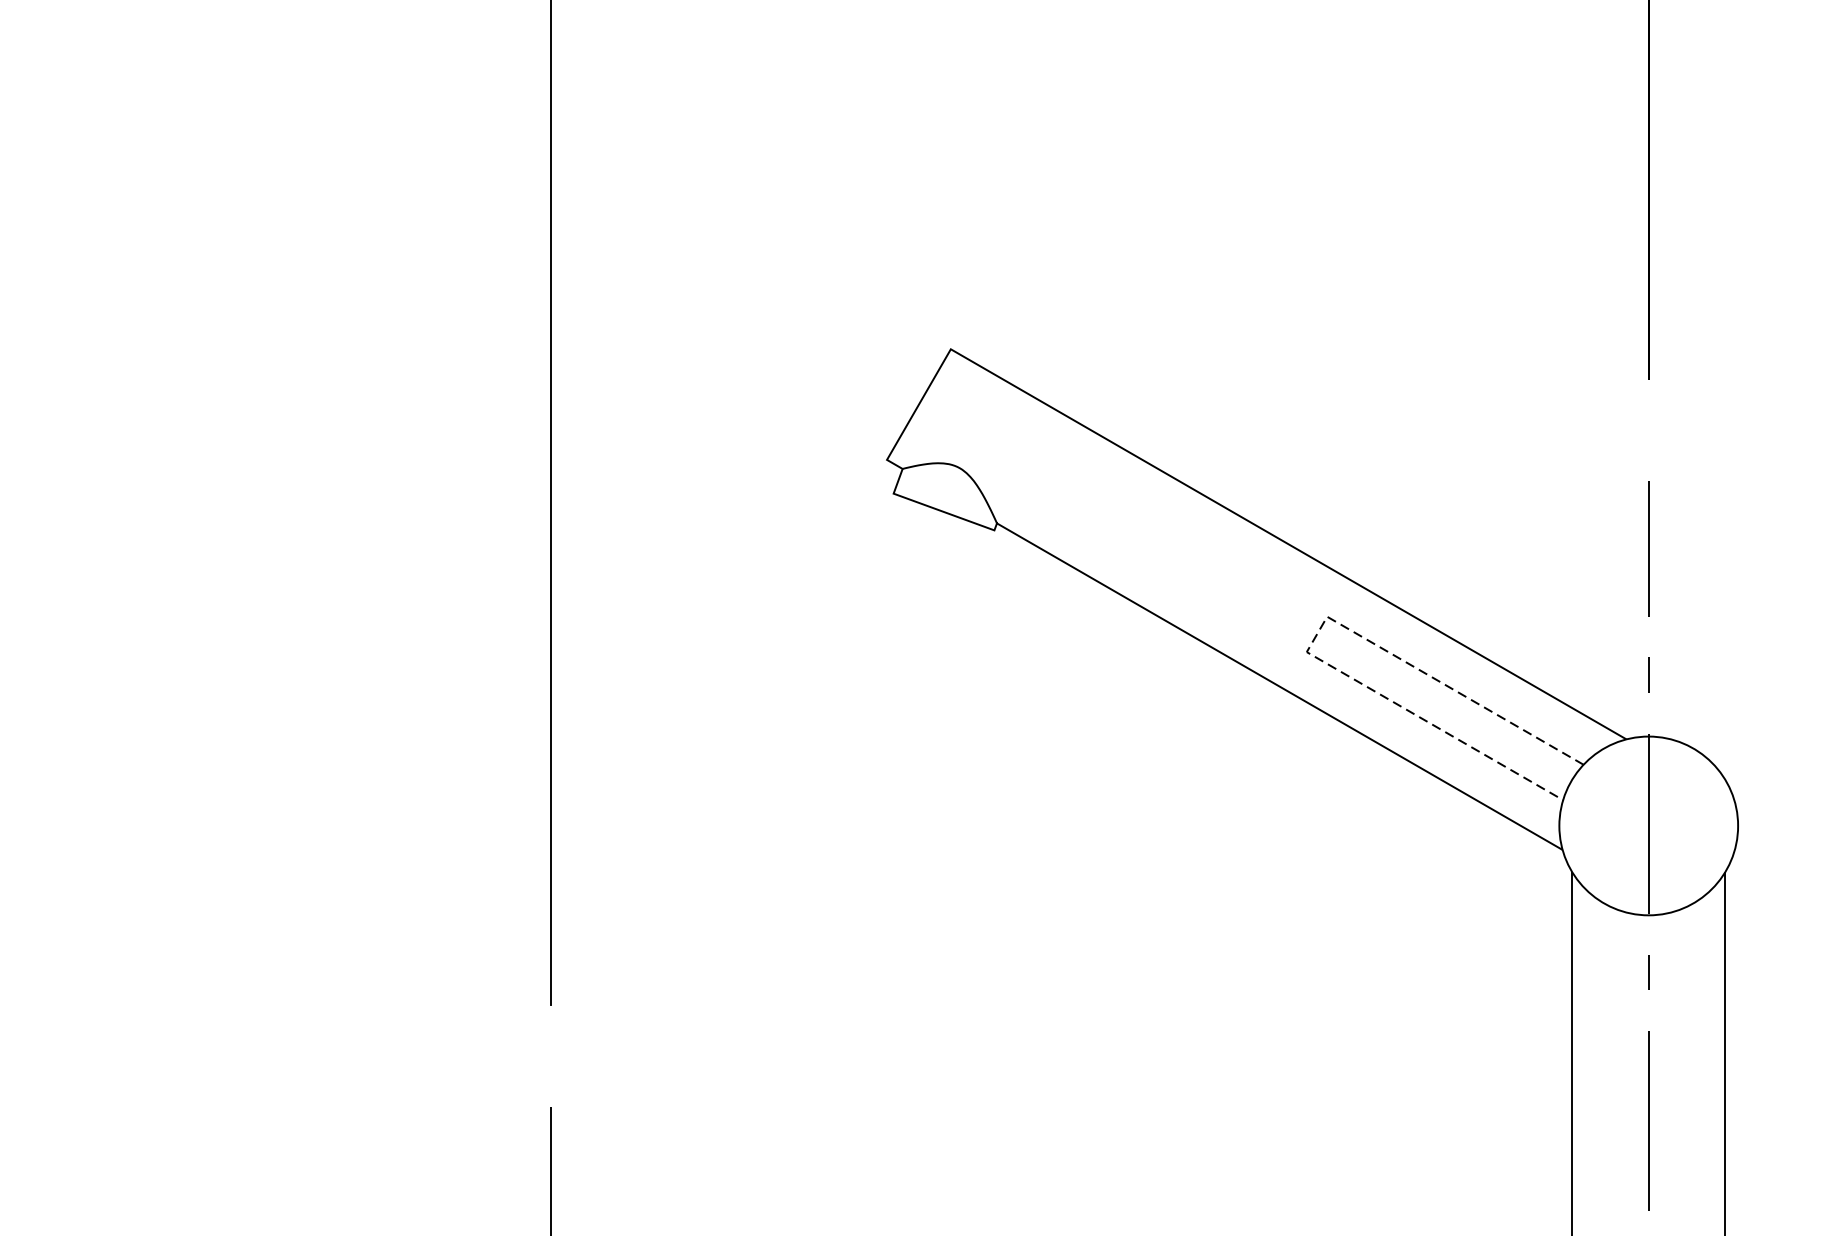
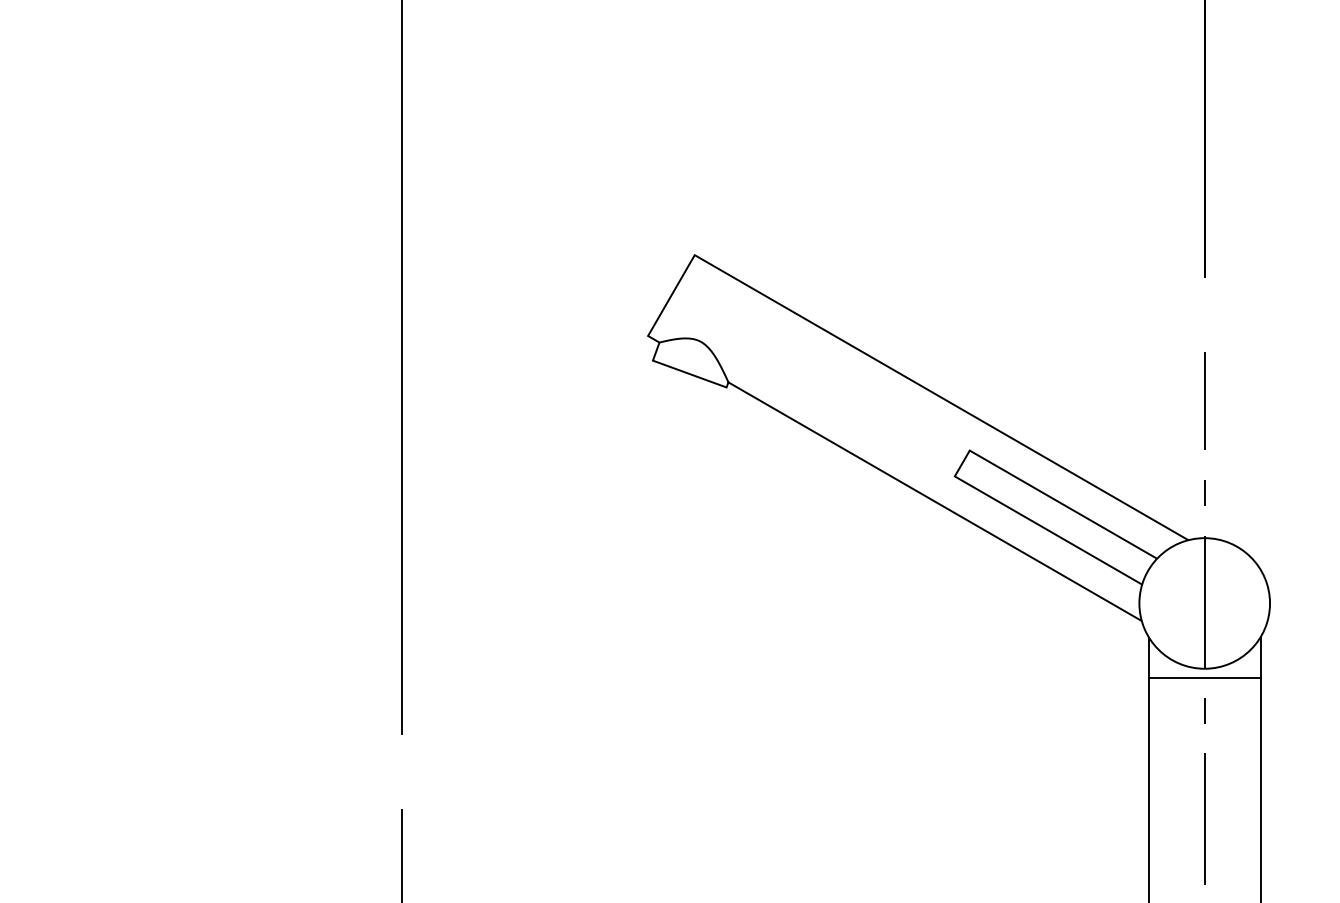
line: (1317, 634) -> (962, 463), dashed -> solid
line: (1648, 928) -> (1204, 678), added

